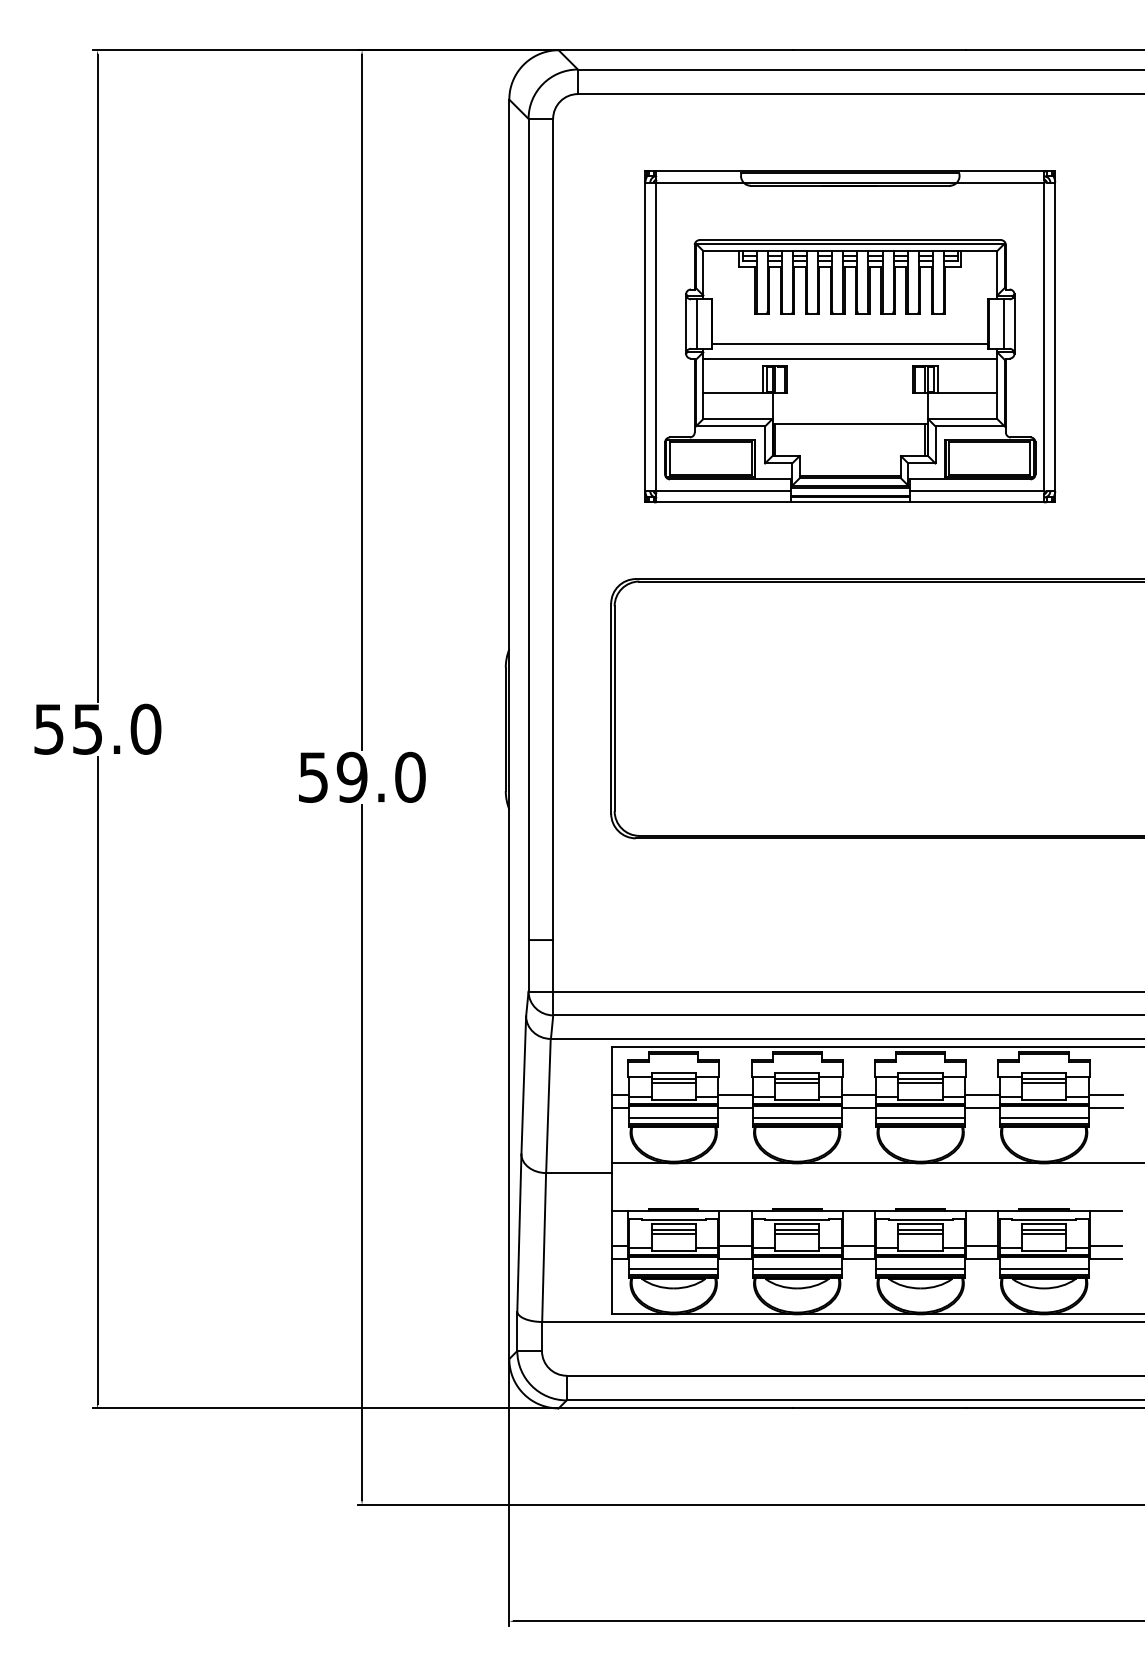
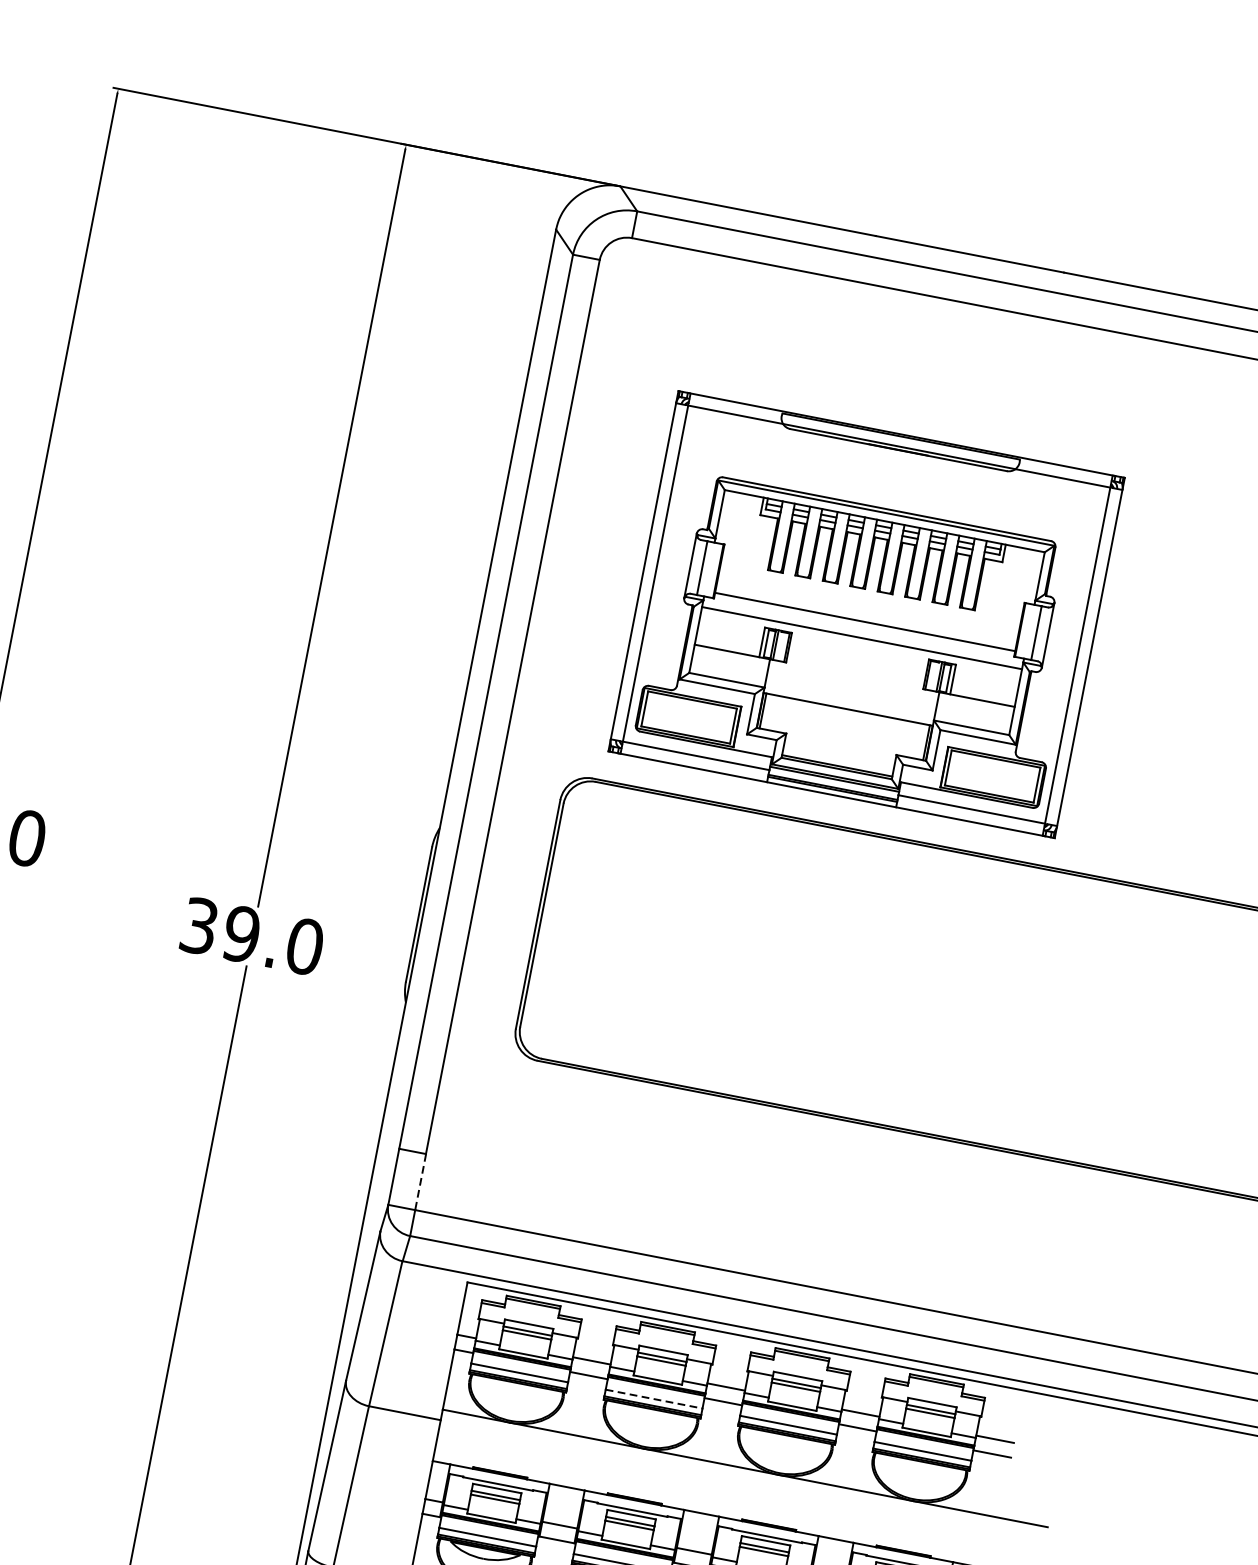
part: (850, 336) -> (866, 614), moved
text: (313, 776) -> (199, 925), 59.0 -> 39.0
line: (553, 965) -> (421, 1181), solid -> dashed
line: (797, 1117) -> (654, 1398), solid -> dashed

